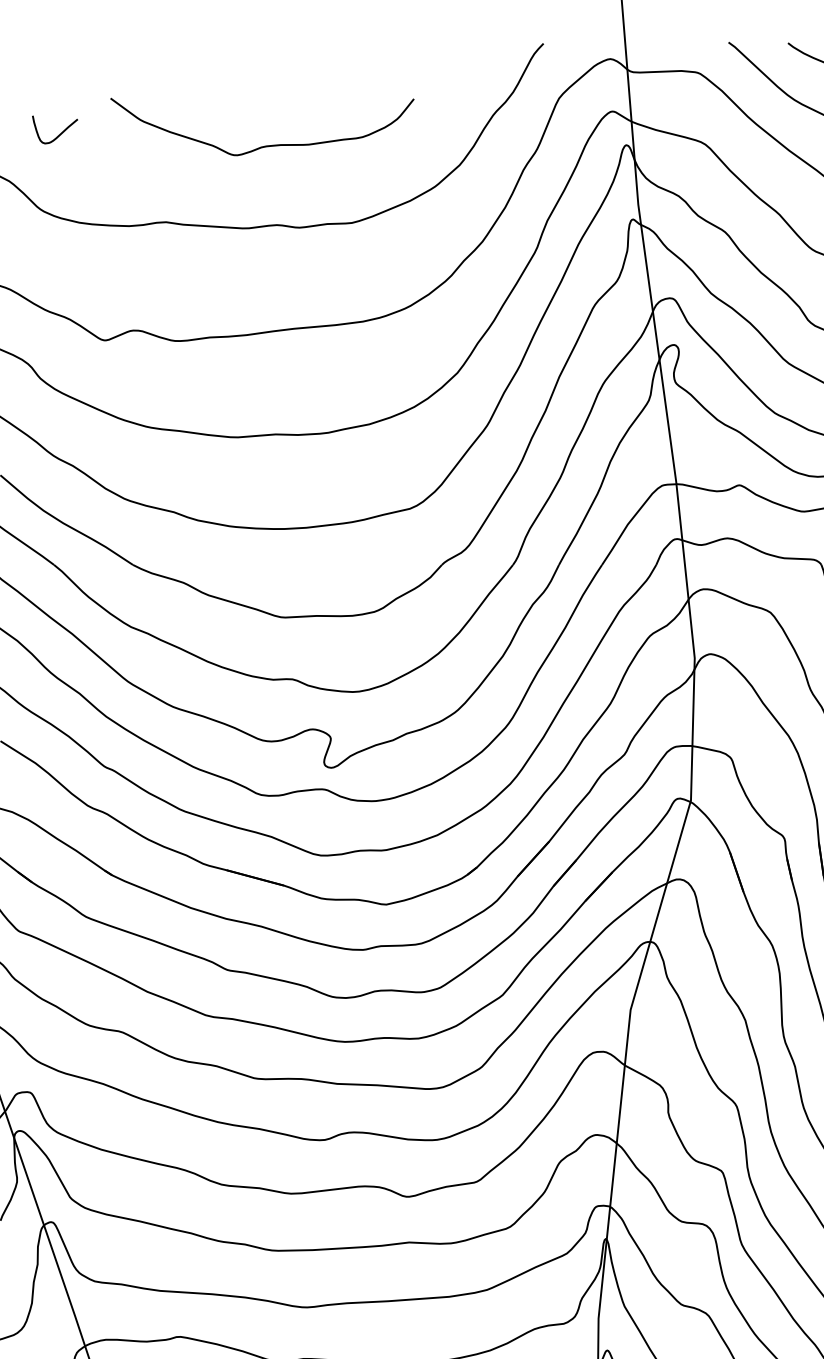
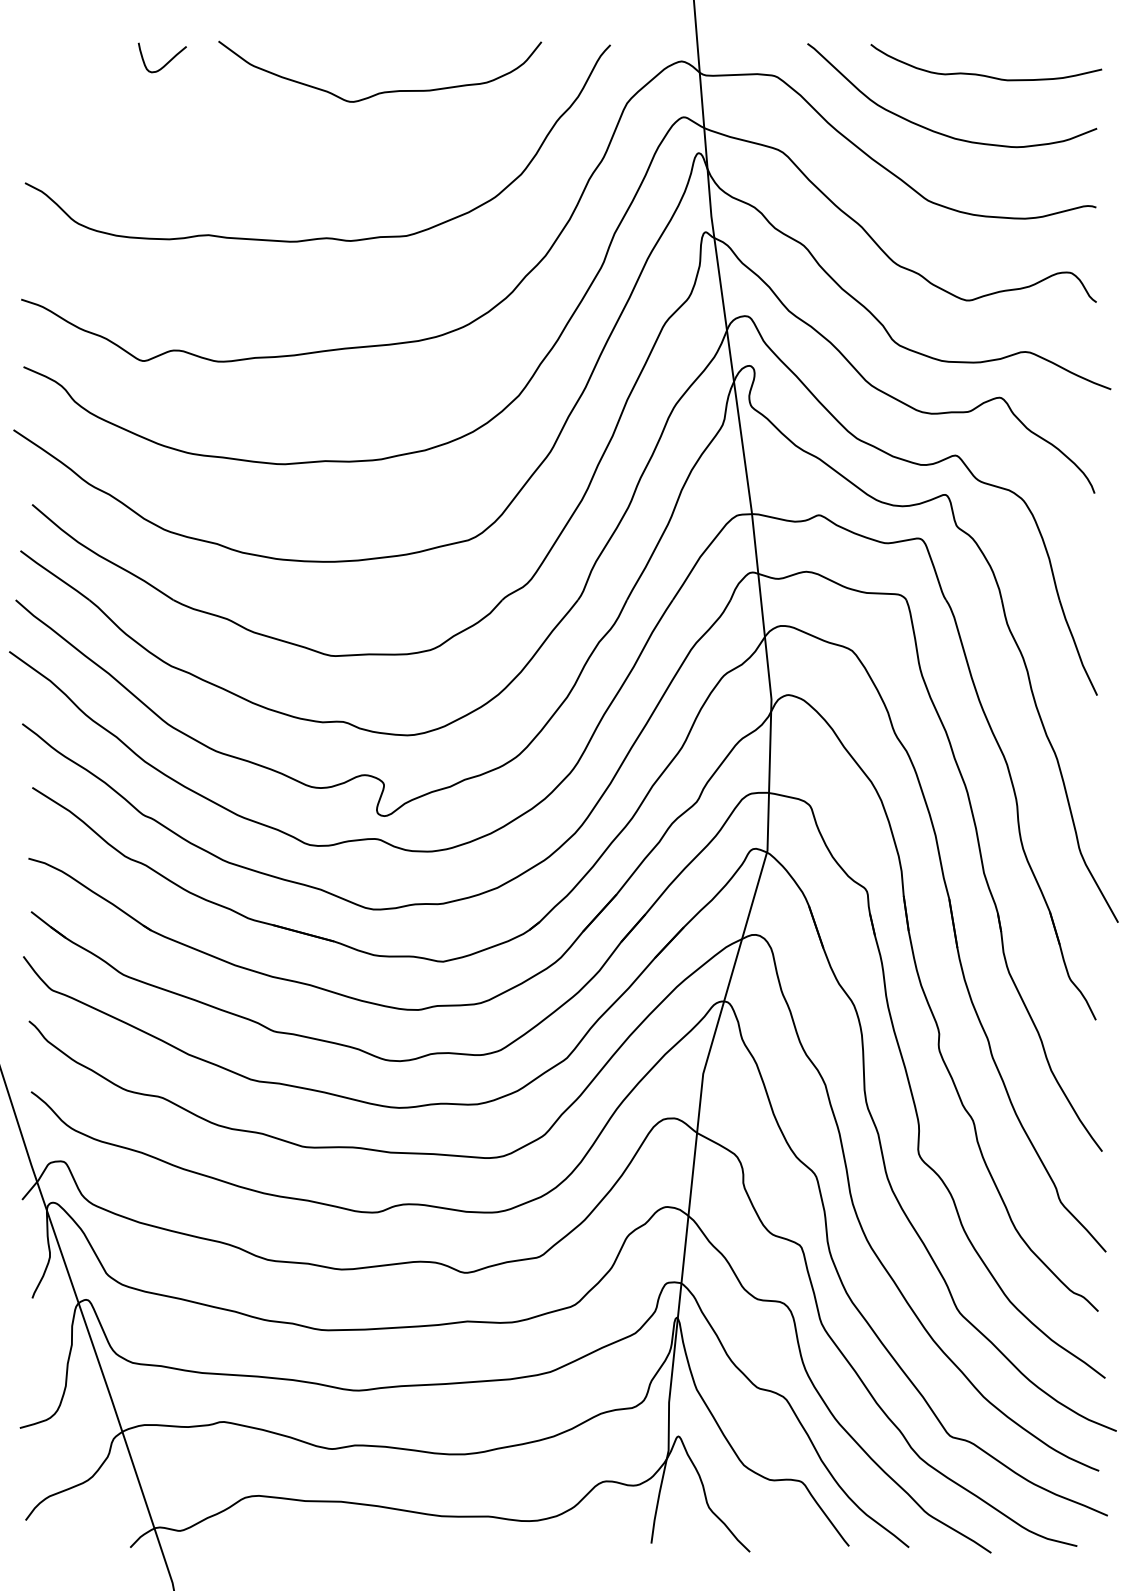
curve: (58, 134) -> (166, 62), moved
curve: (264, 145) -> (382, 91), moved

